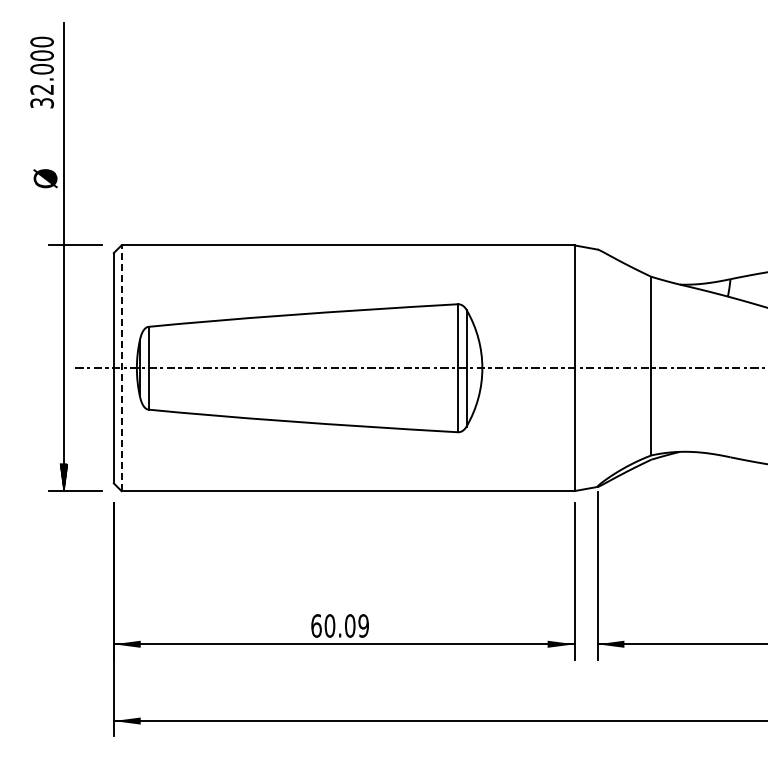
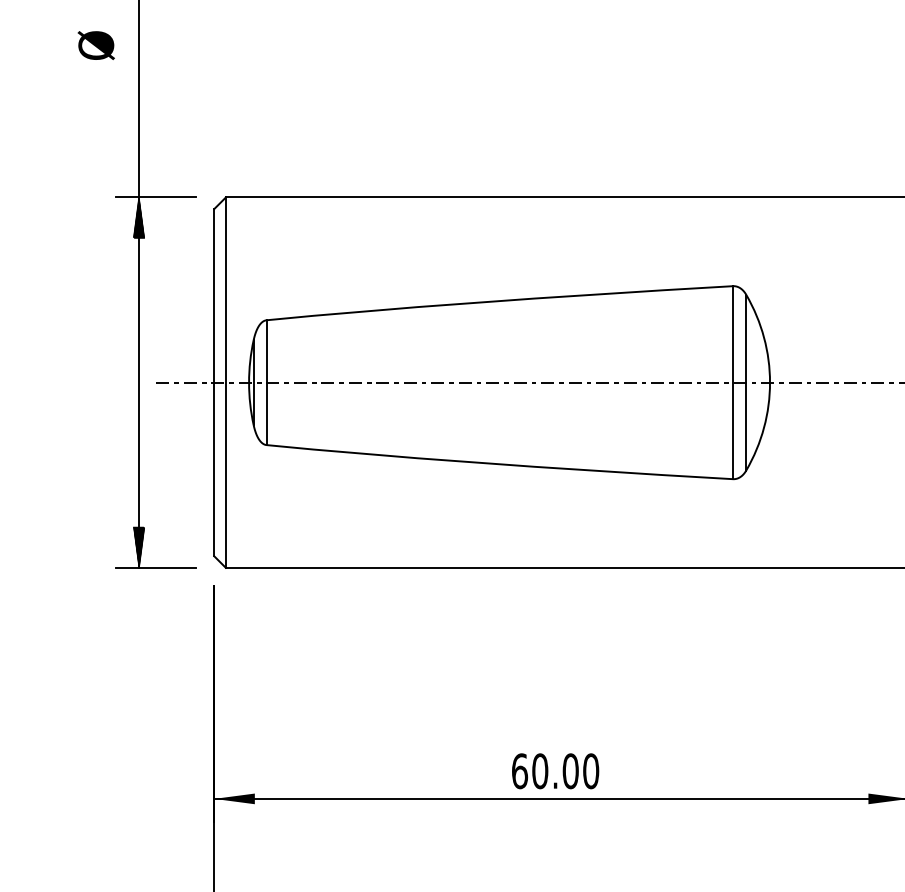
text: (45, 178) -> (96, 45), moved
hatch: (63, 258) -> (138, 217), added
line: (121, 368) -> (225, 383), dashed -> solid
text: (363, 625) -> (590, 770), 60.09 -> 60.00

